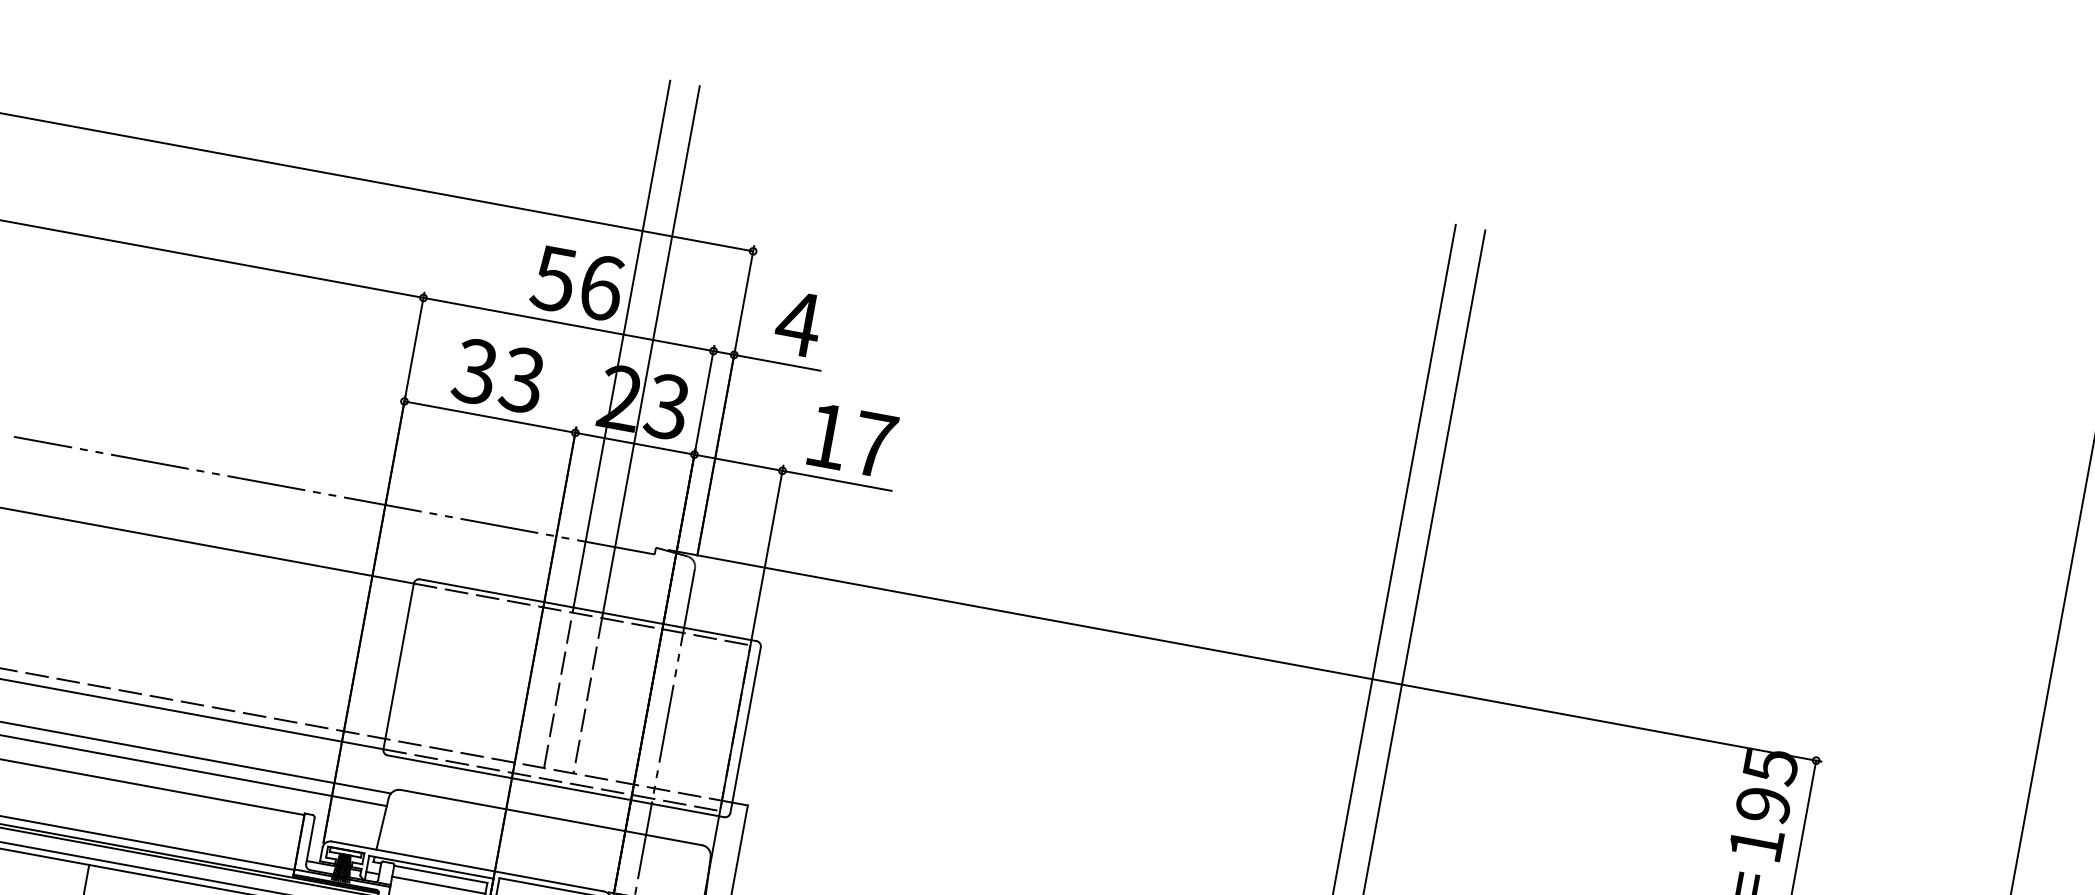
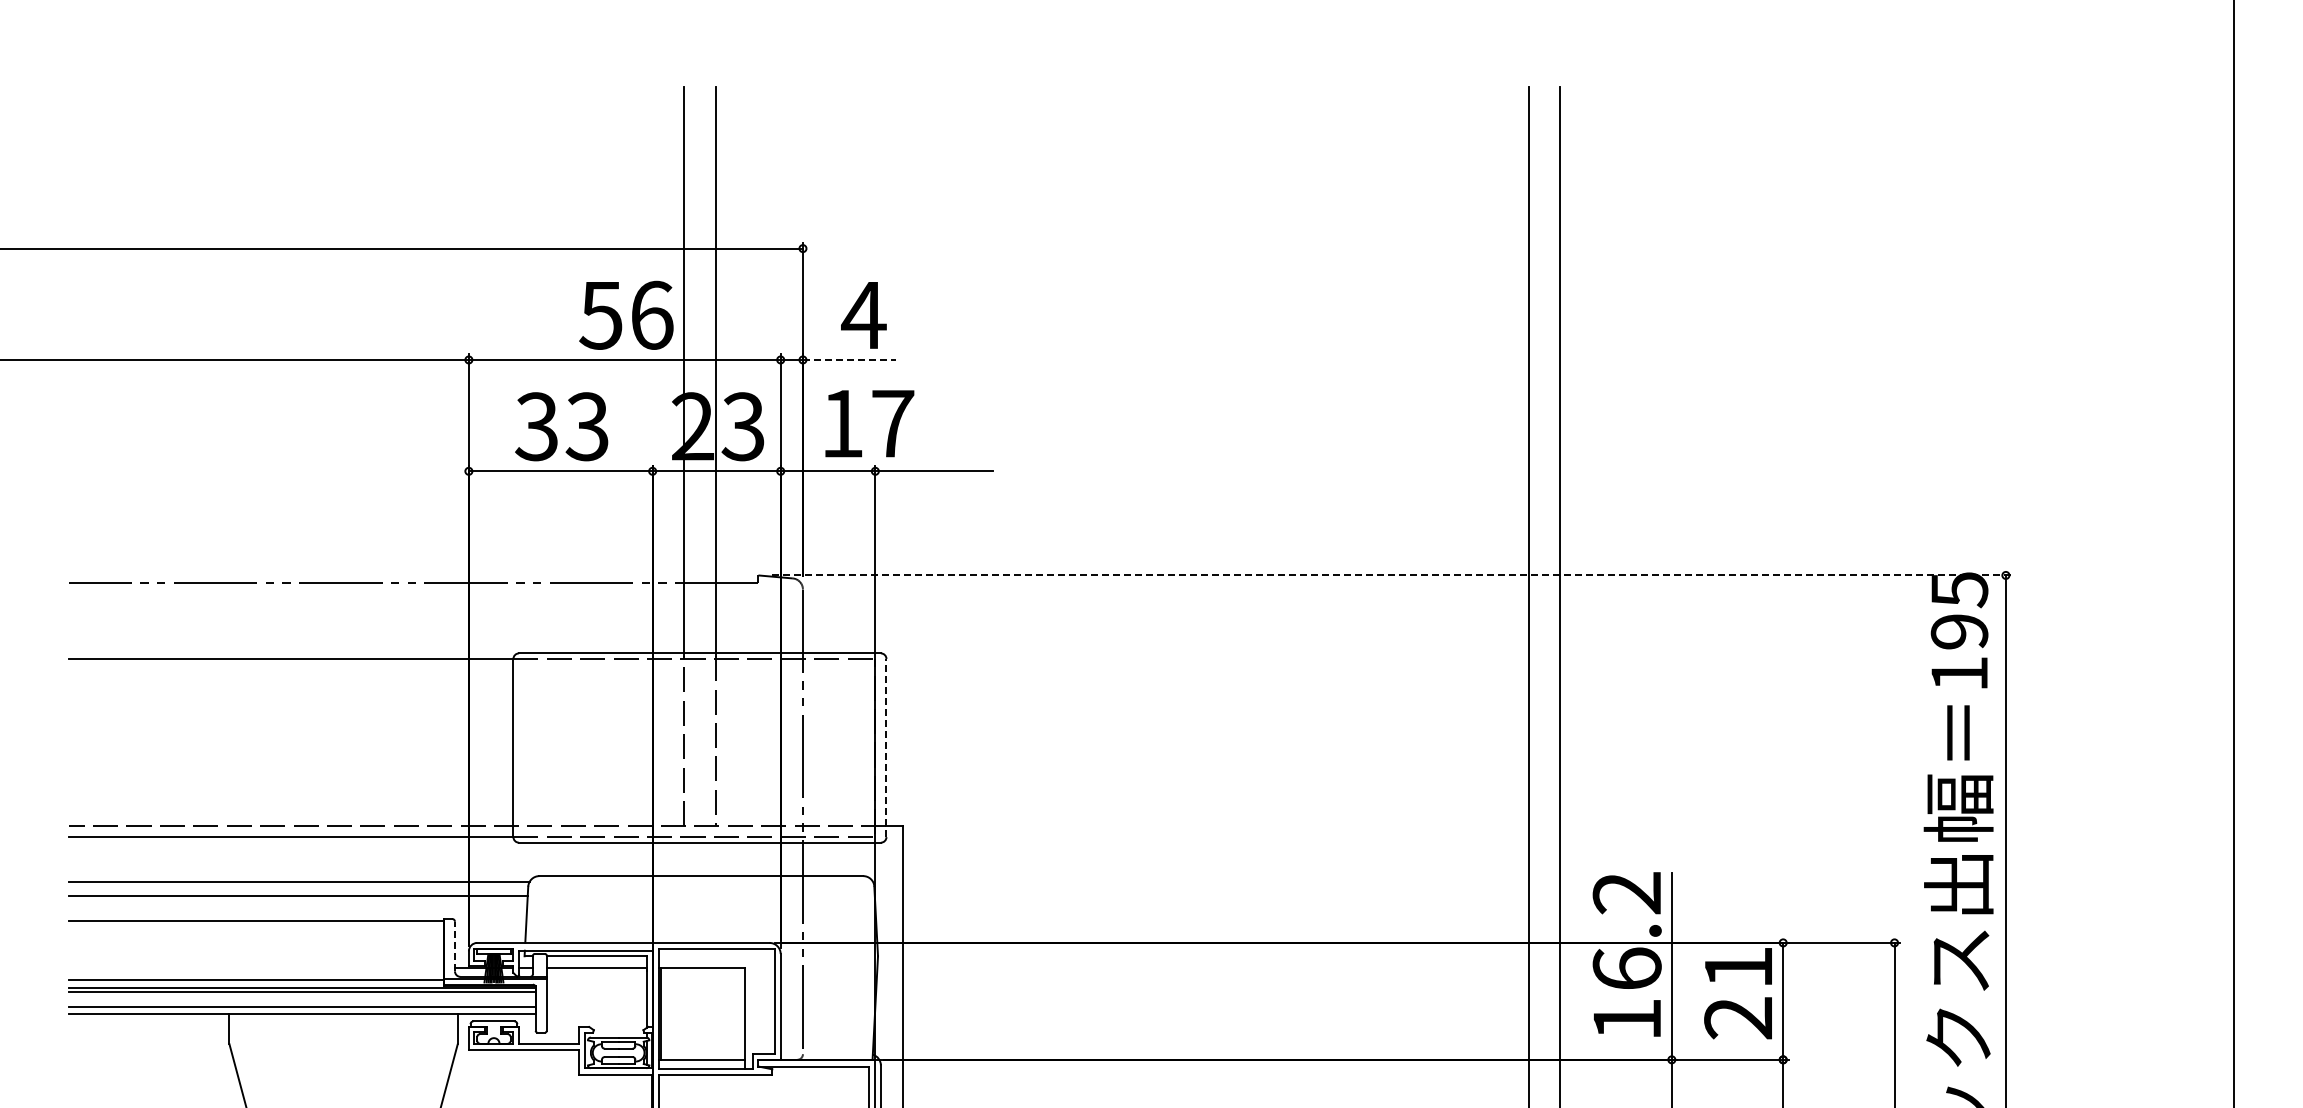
line: (777, 362) -> (849, 359), solid -> dashed
text: (852, 440) -> (869, 423), moved
line: (1244, 655) -> (1391, 575), solid -> dashed
line: (745, 729) -> (886, 747), solid -> dashed
line: (309, 840) -> (454, 946), solid -> dashed

